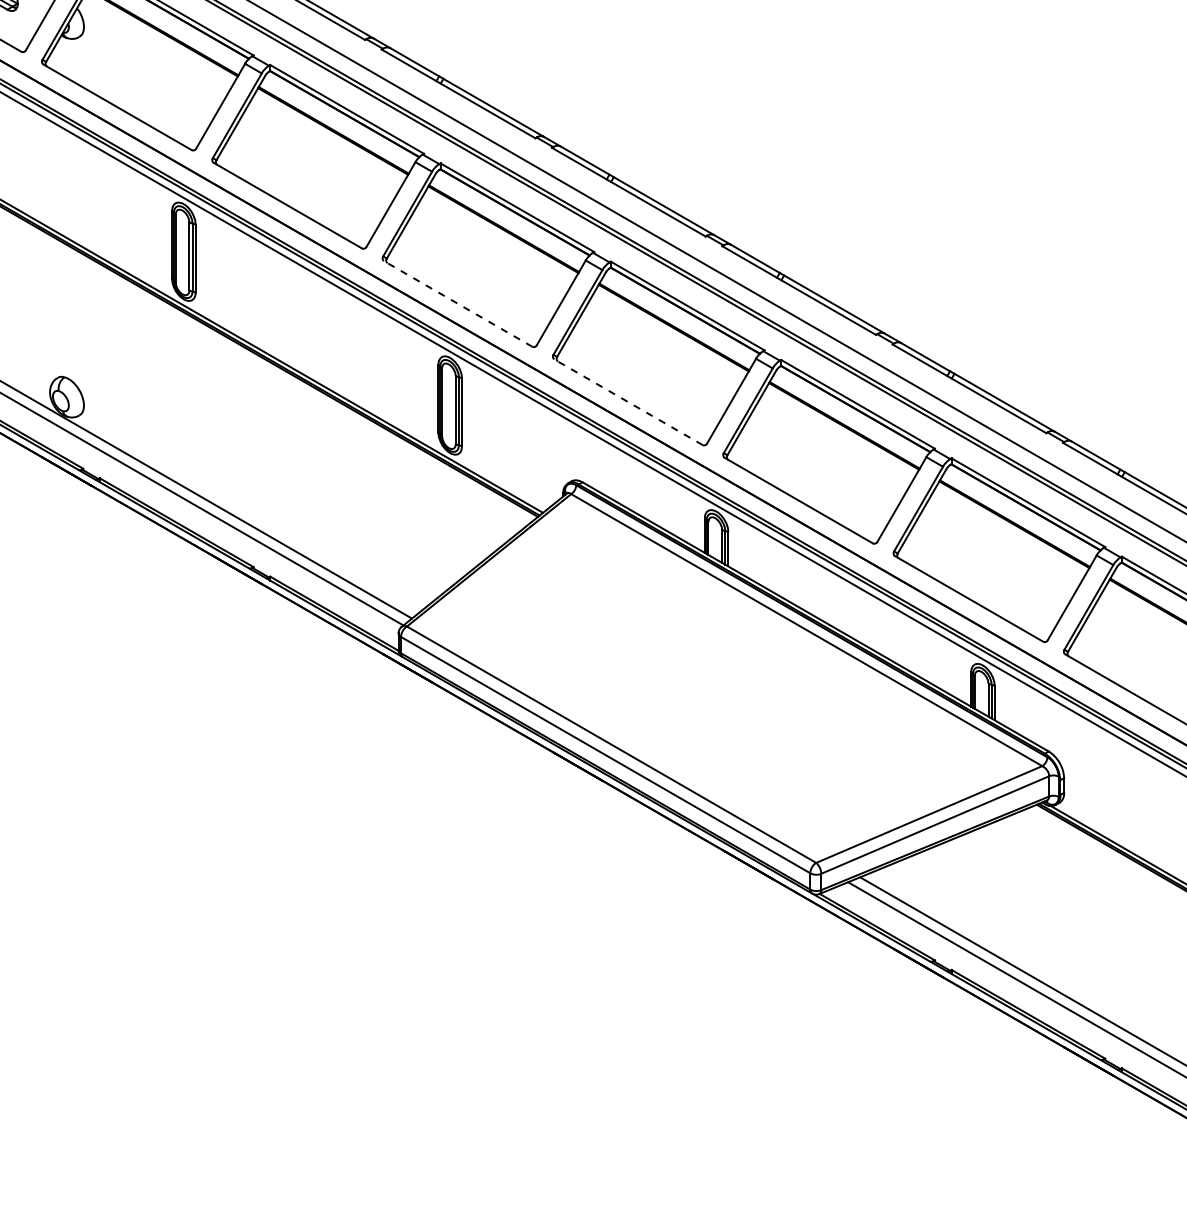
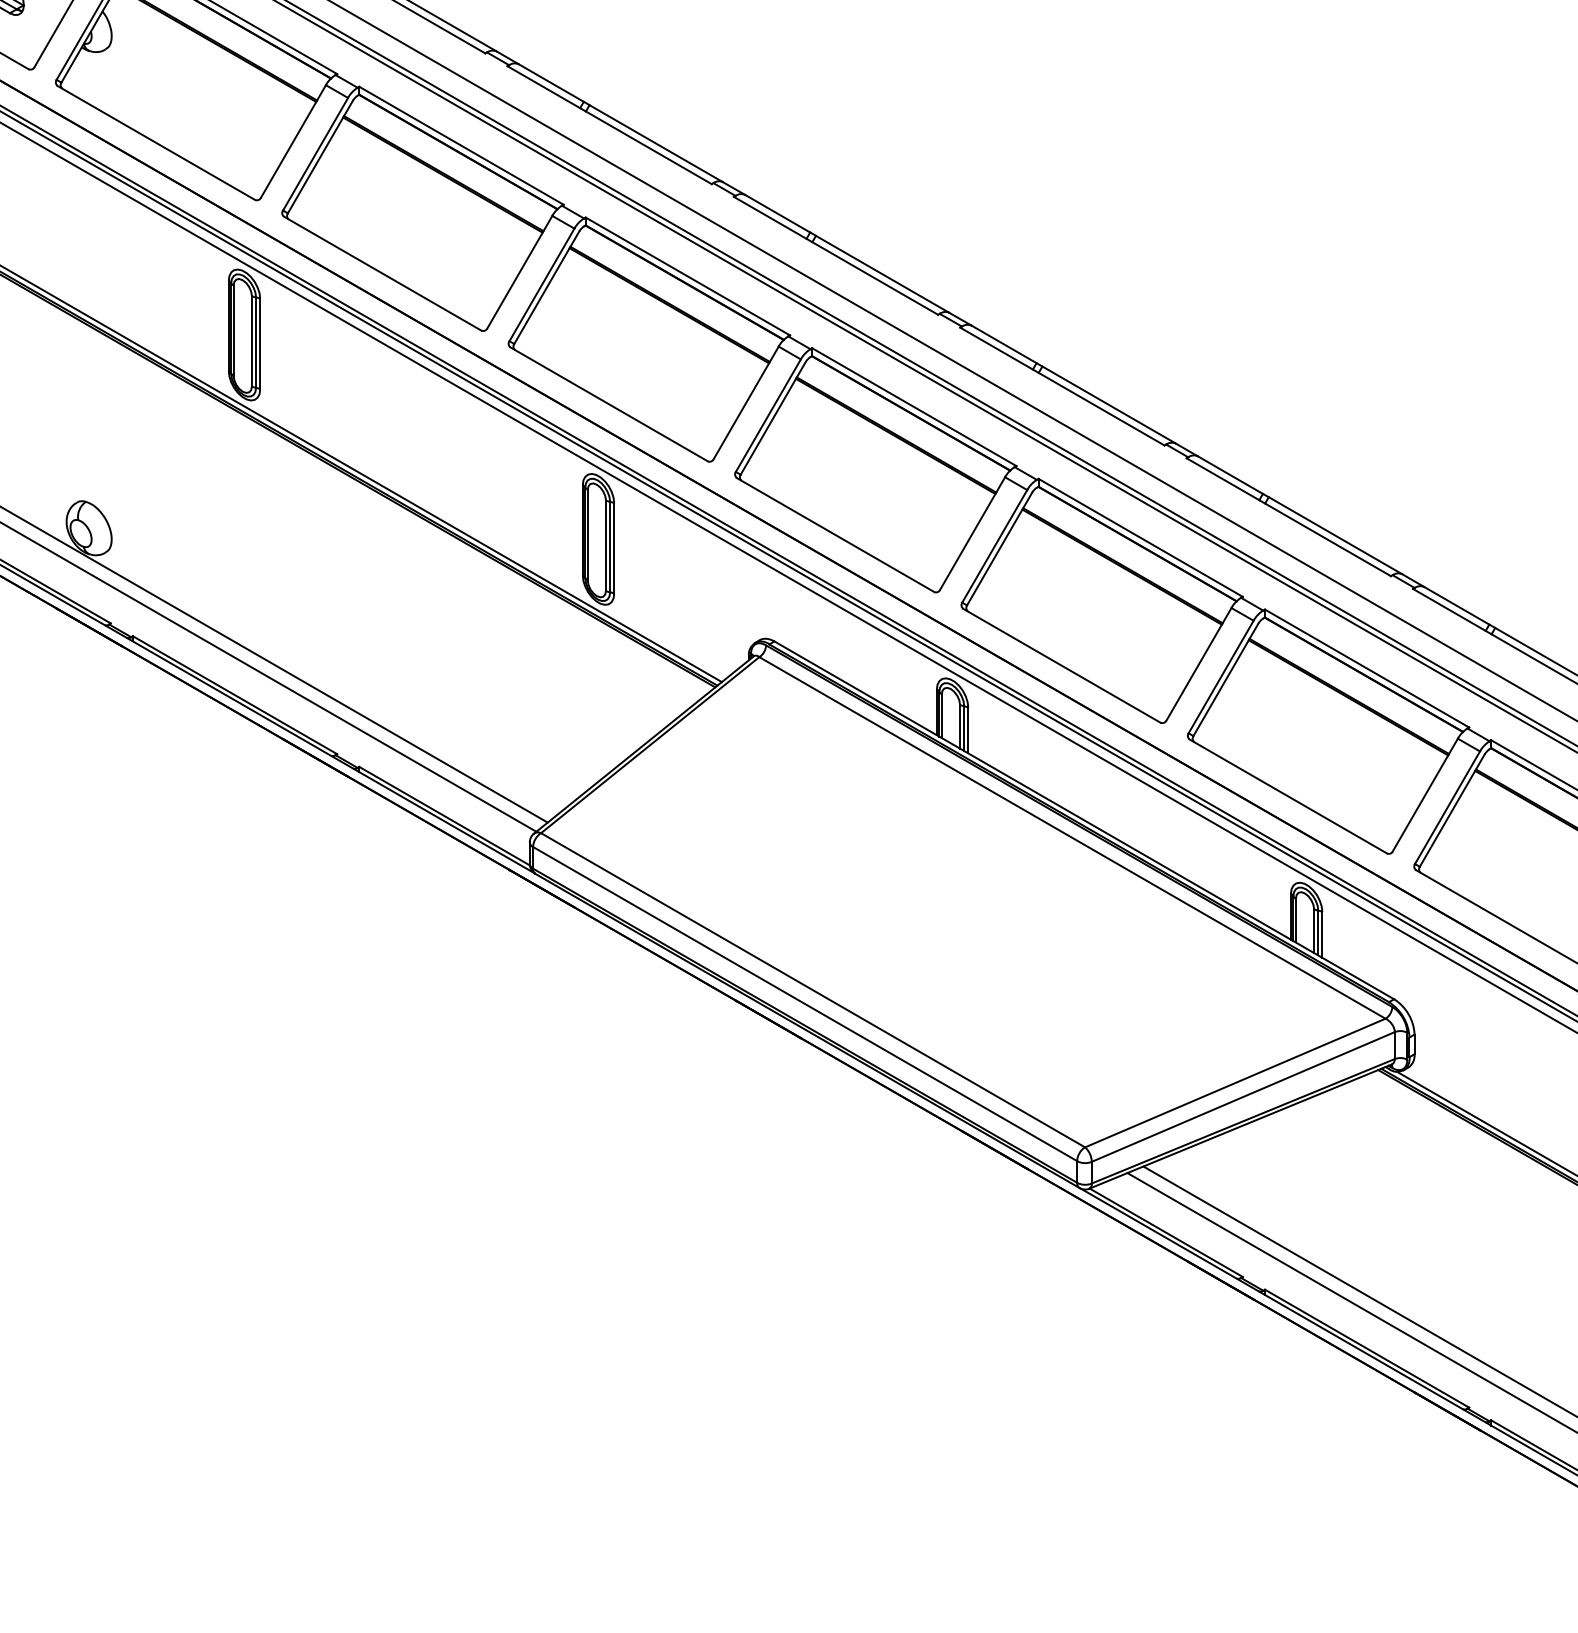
line: (457, 304) -> (608, 404), dashed -> solid
line: (628, 401) -> (835, 534), dashed -> solid

